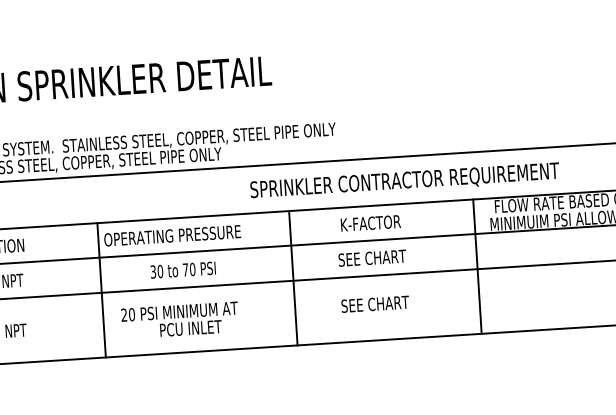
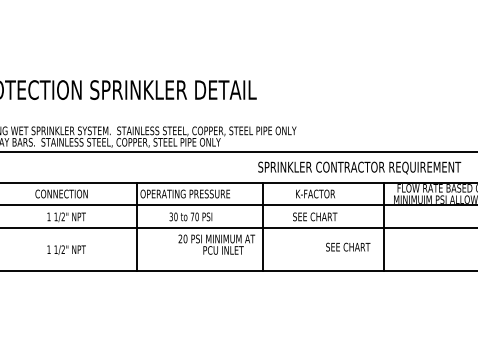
text: (404, 180) -> (359, 167), moved
text: (375, 303) -> (348, 246), moved
text: (179, 320) -> (216, 244), moved

